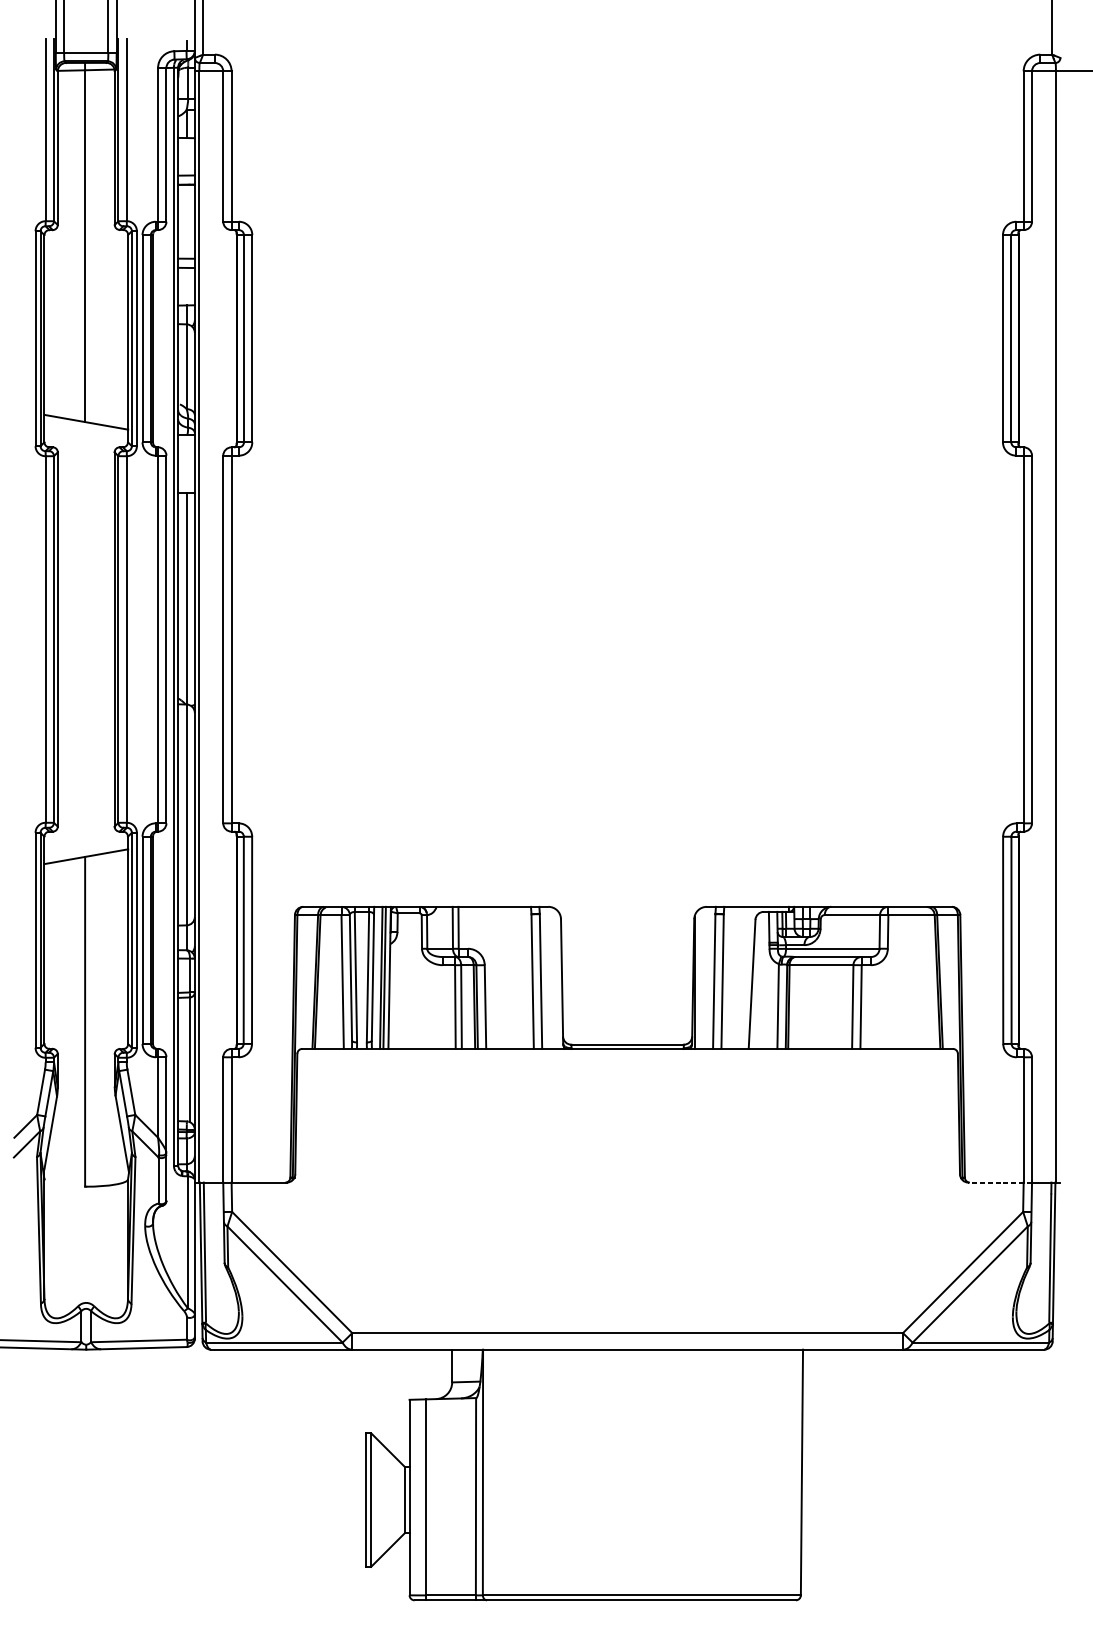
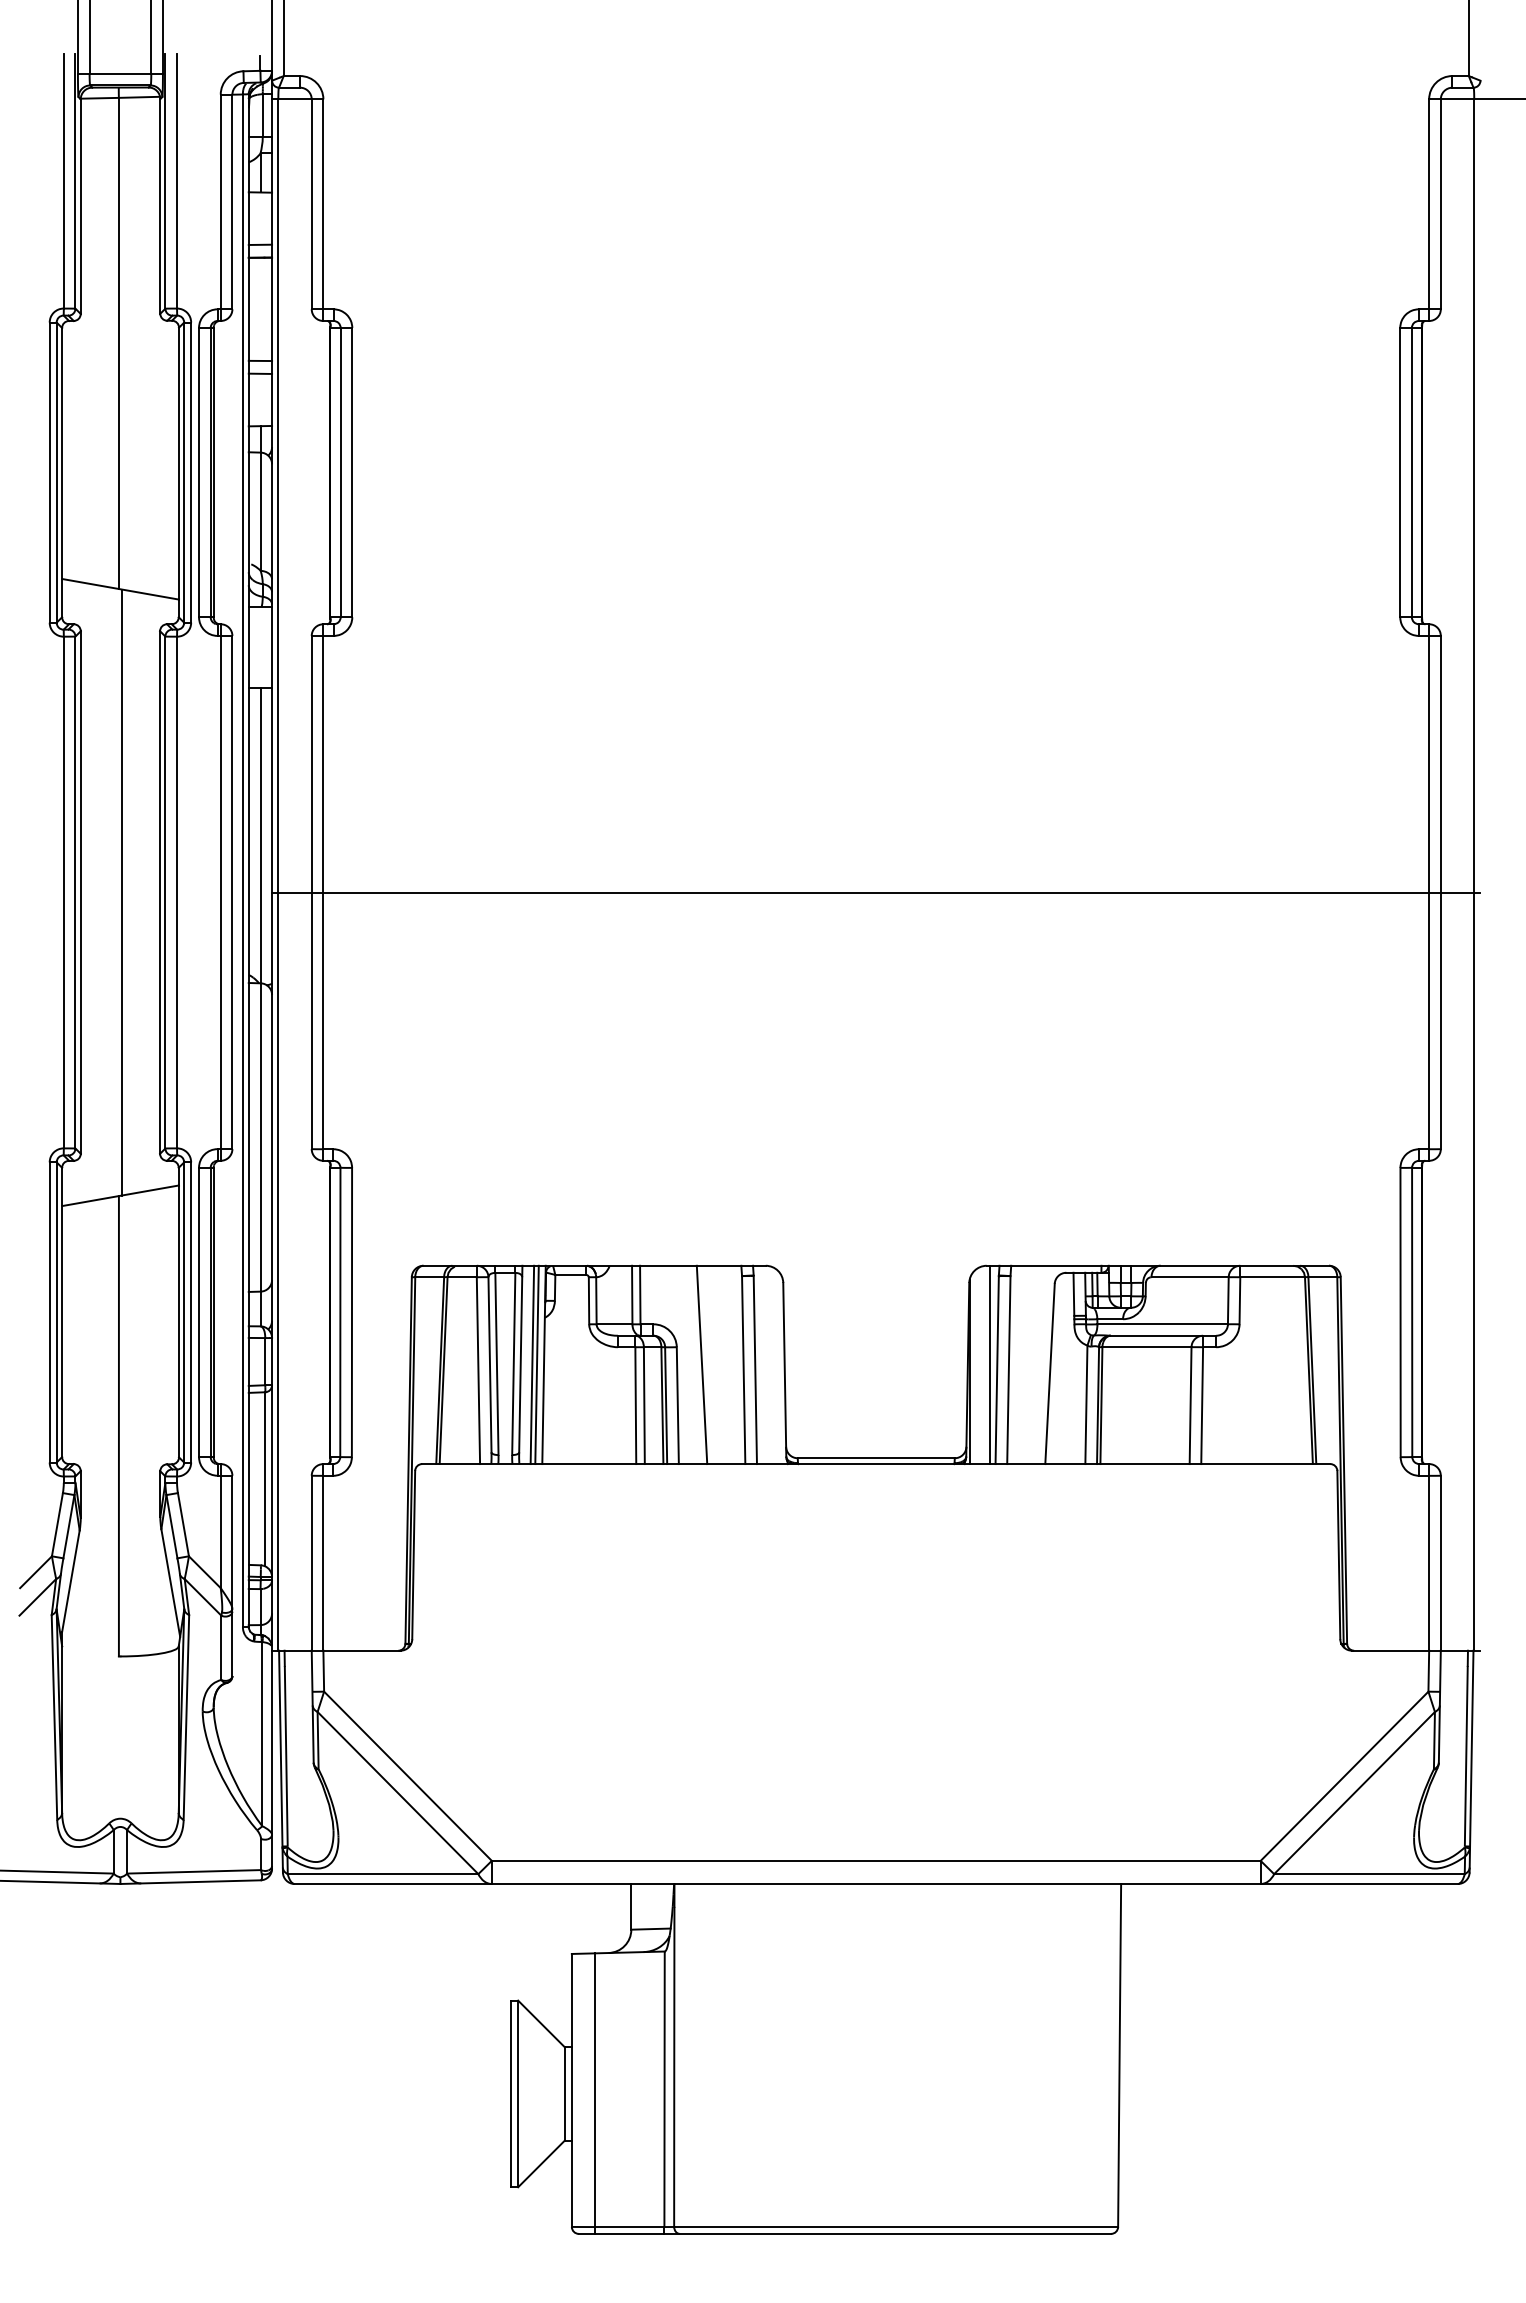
line: (86, 639) -> (121, 892), added
line: (627, 639) -> (875, 892), added
line: (502, 977) -> (701, 1364), added
line: (709, 977) -> (990, 1364), added
line: (999, 1182) -> (1395, 1650), dashed -> solid

